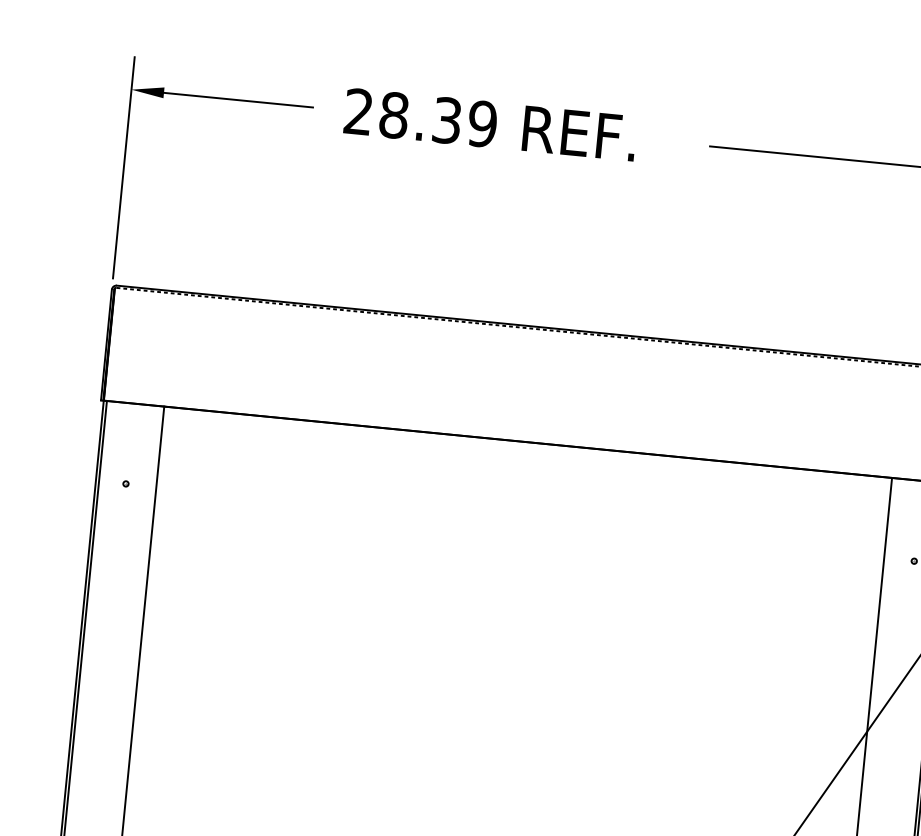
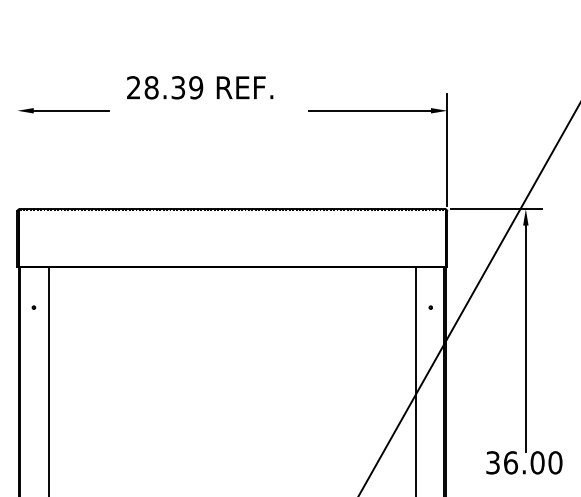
text: (491, 124) -> (200, 87), moved
line: (124, 166) -> (17, 149), removed

